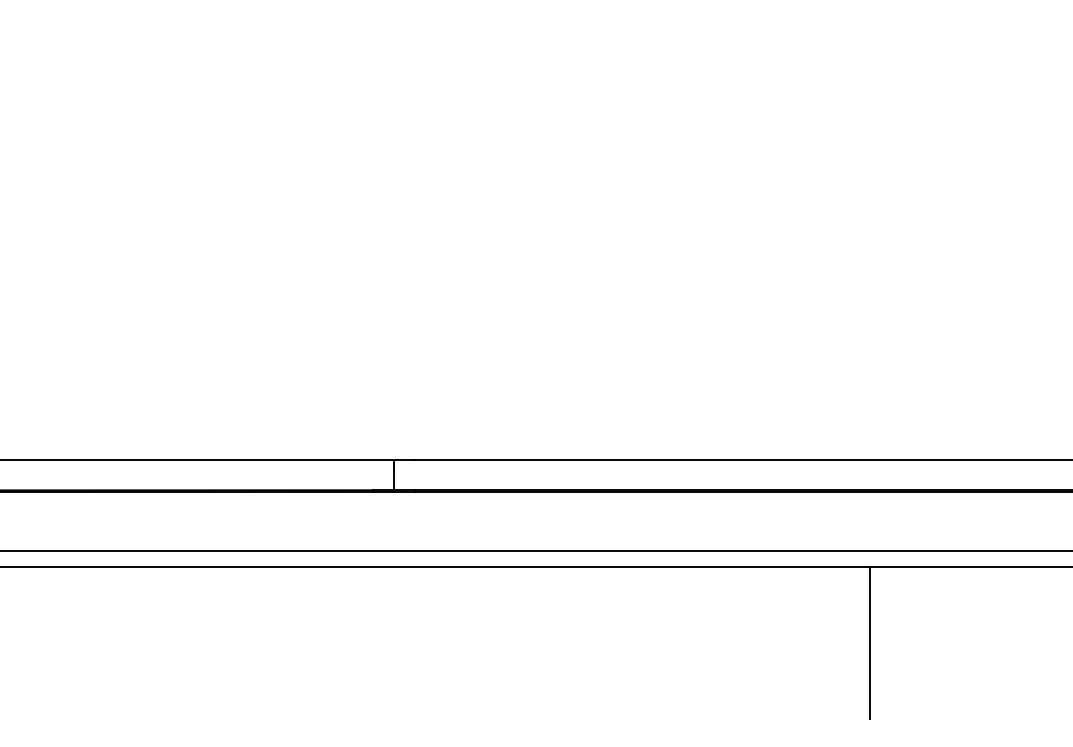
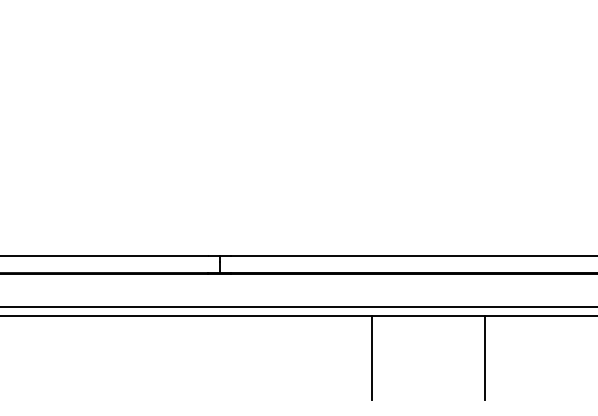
line: (666, 641) -> (371, 357), added

